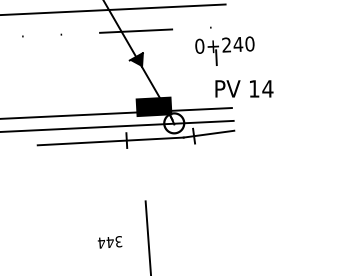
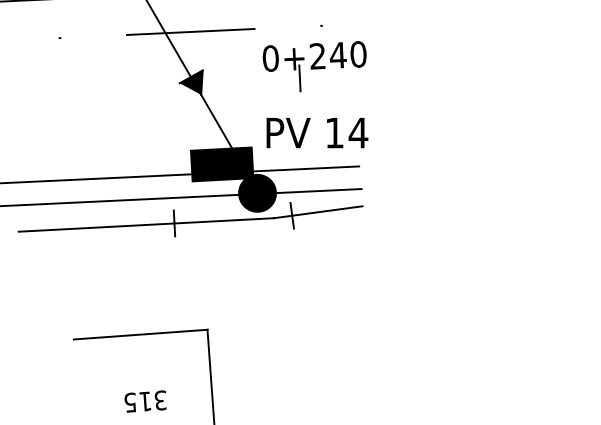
part: (224, 50) -> (313, 65), moved
text: (244, 88) -> (317, 132), moved
fill: (174, 123) -> (257, 193), added
line: (107, 203) -> (140, 333), added
text: (105, 242) -> (137, 401), 344 -> 315

